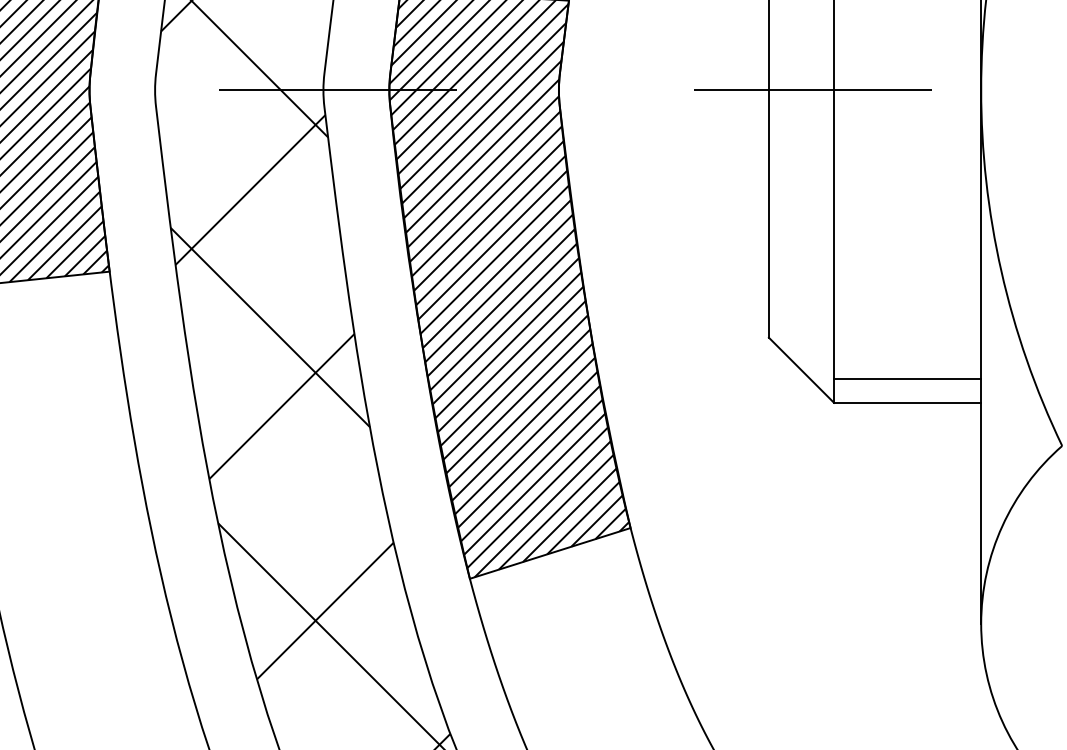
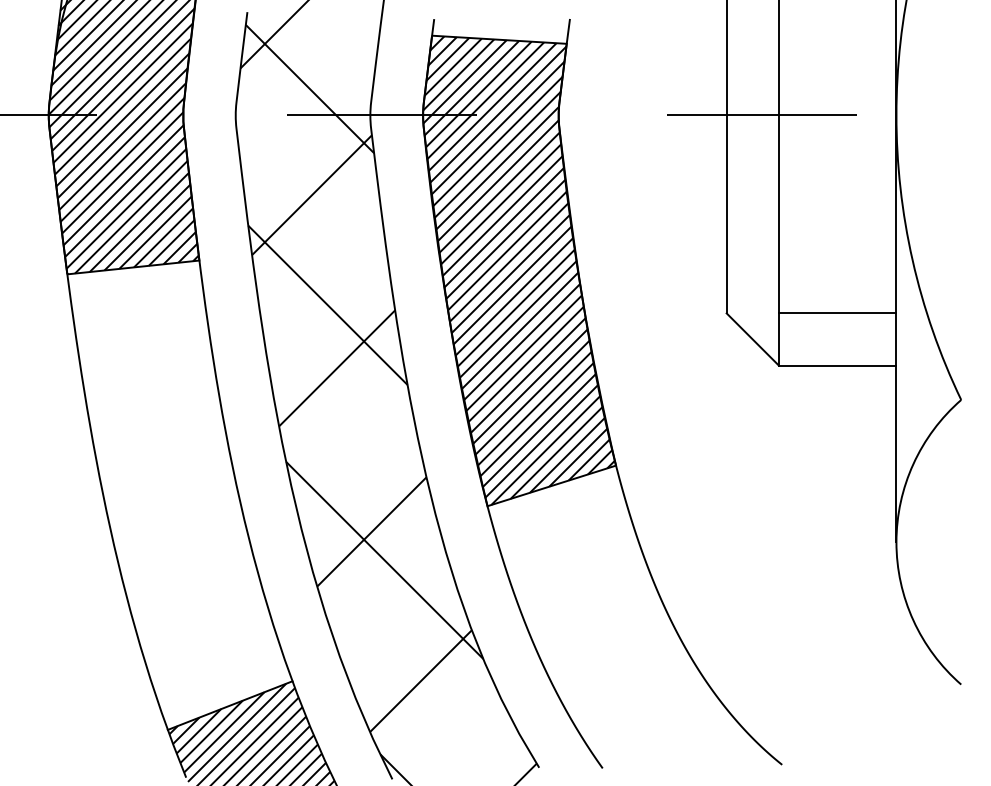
line: (907, 379) -> (837, 313), moved

